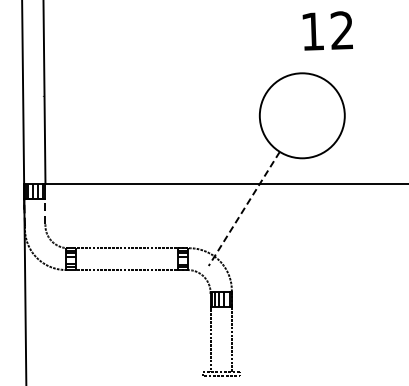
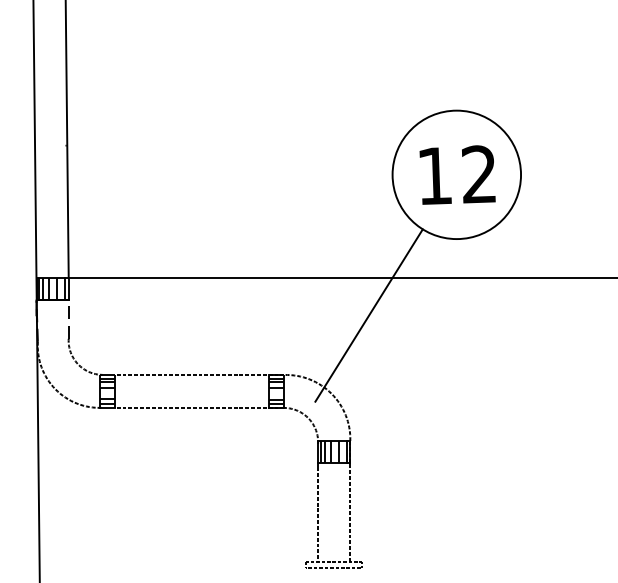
text: (327, 30) -> (457, 174), moved
line: (244, 209) -> (369, 316), dashed -> solid

